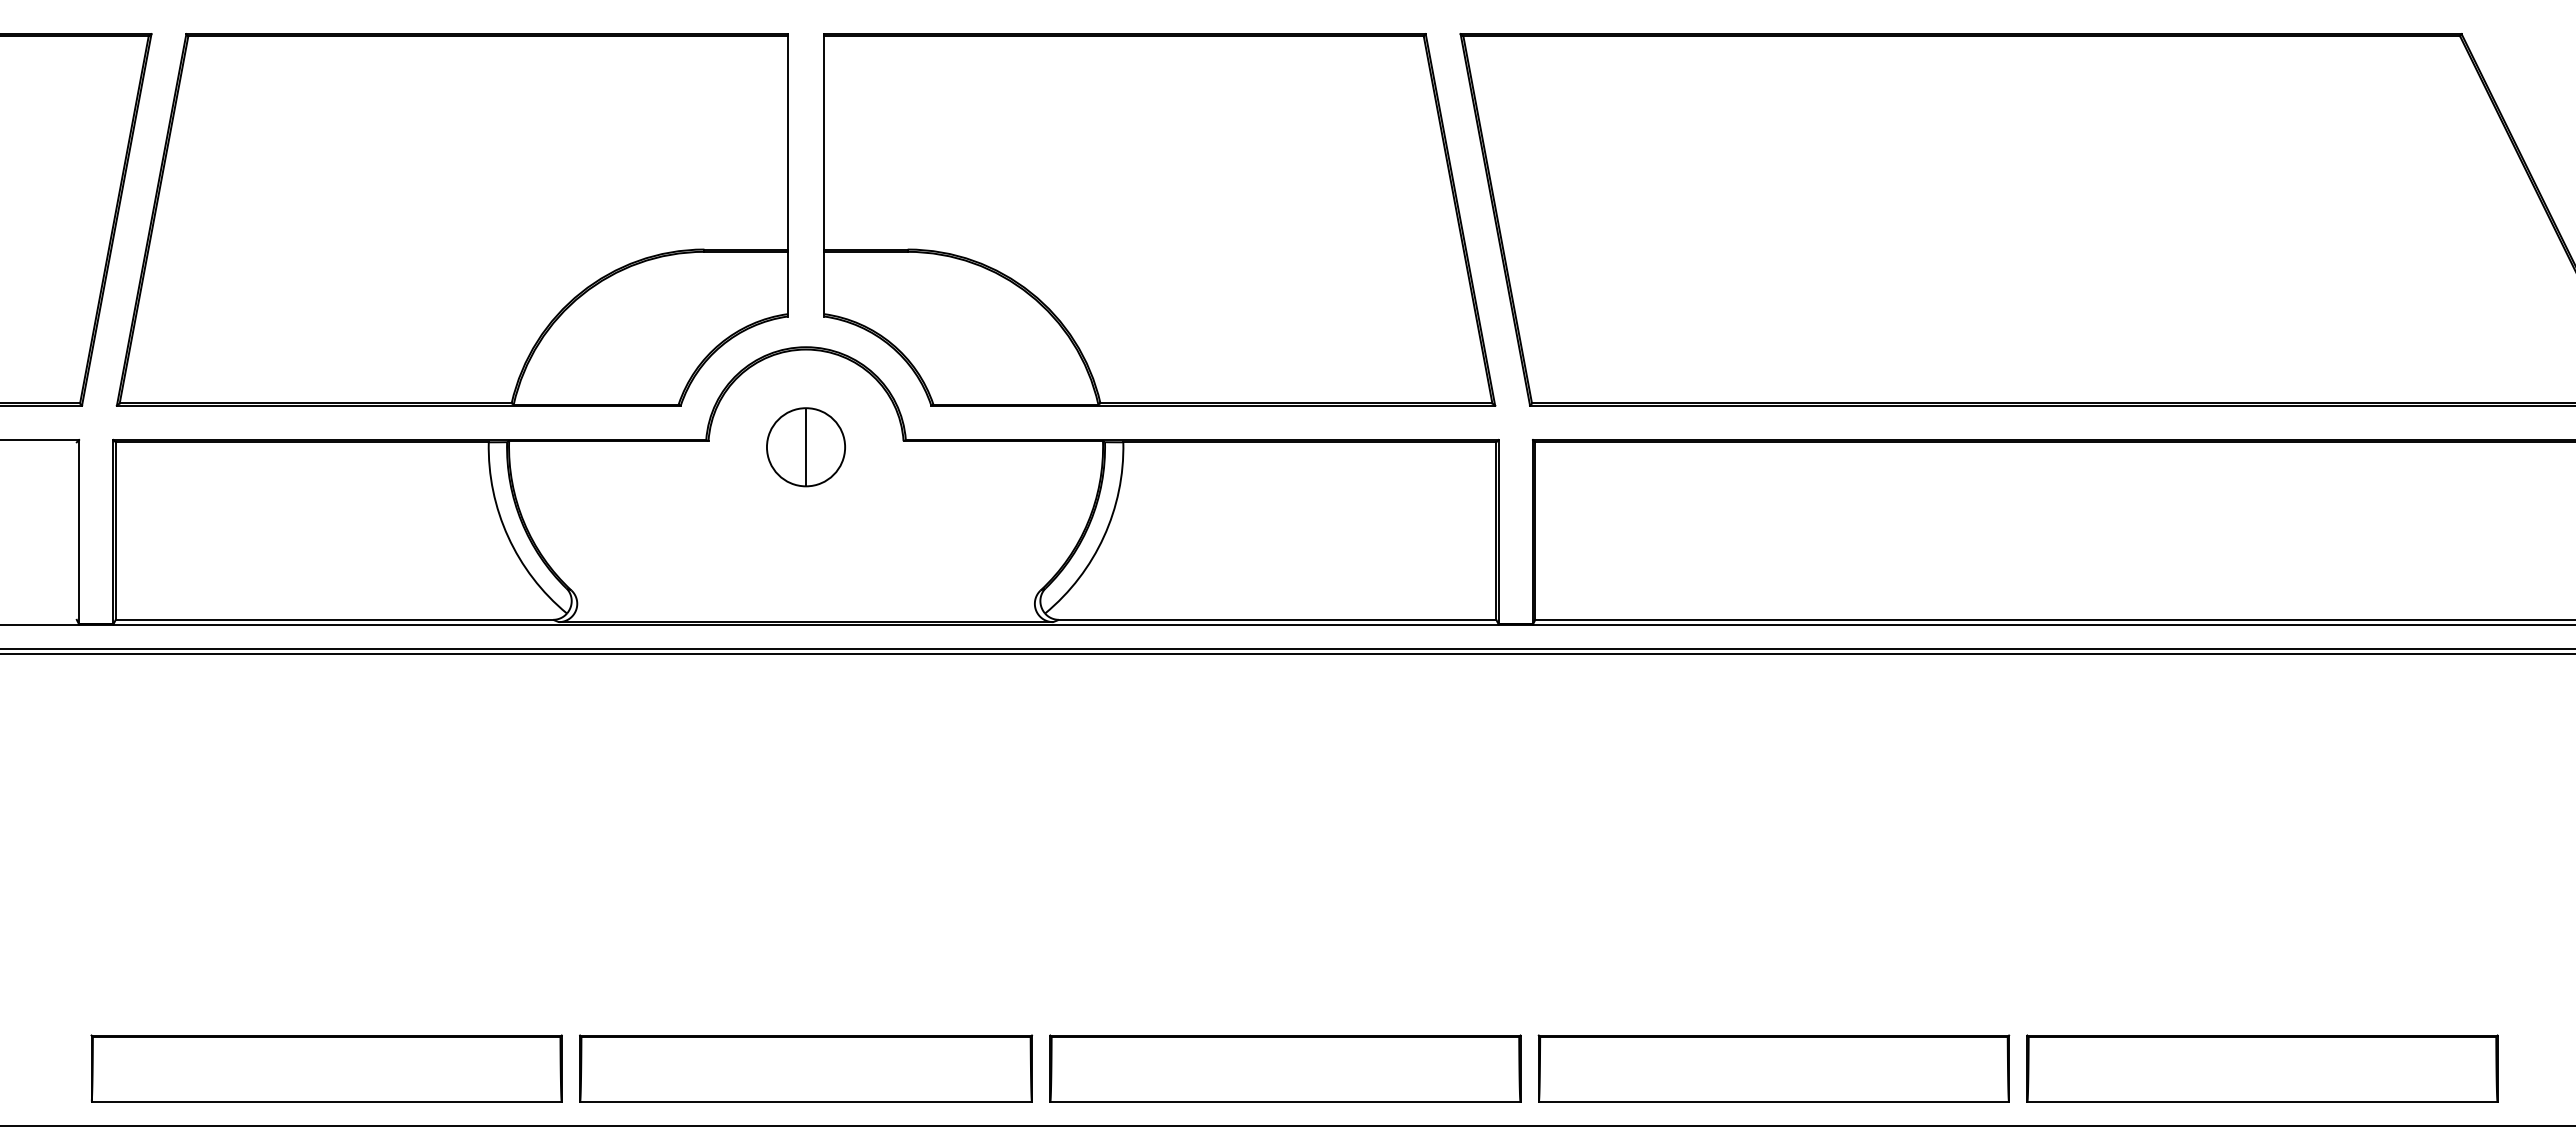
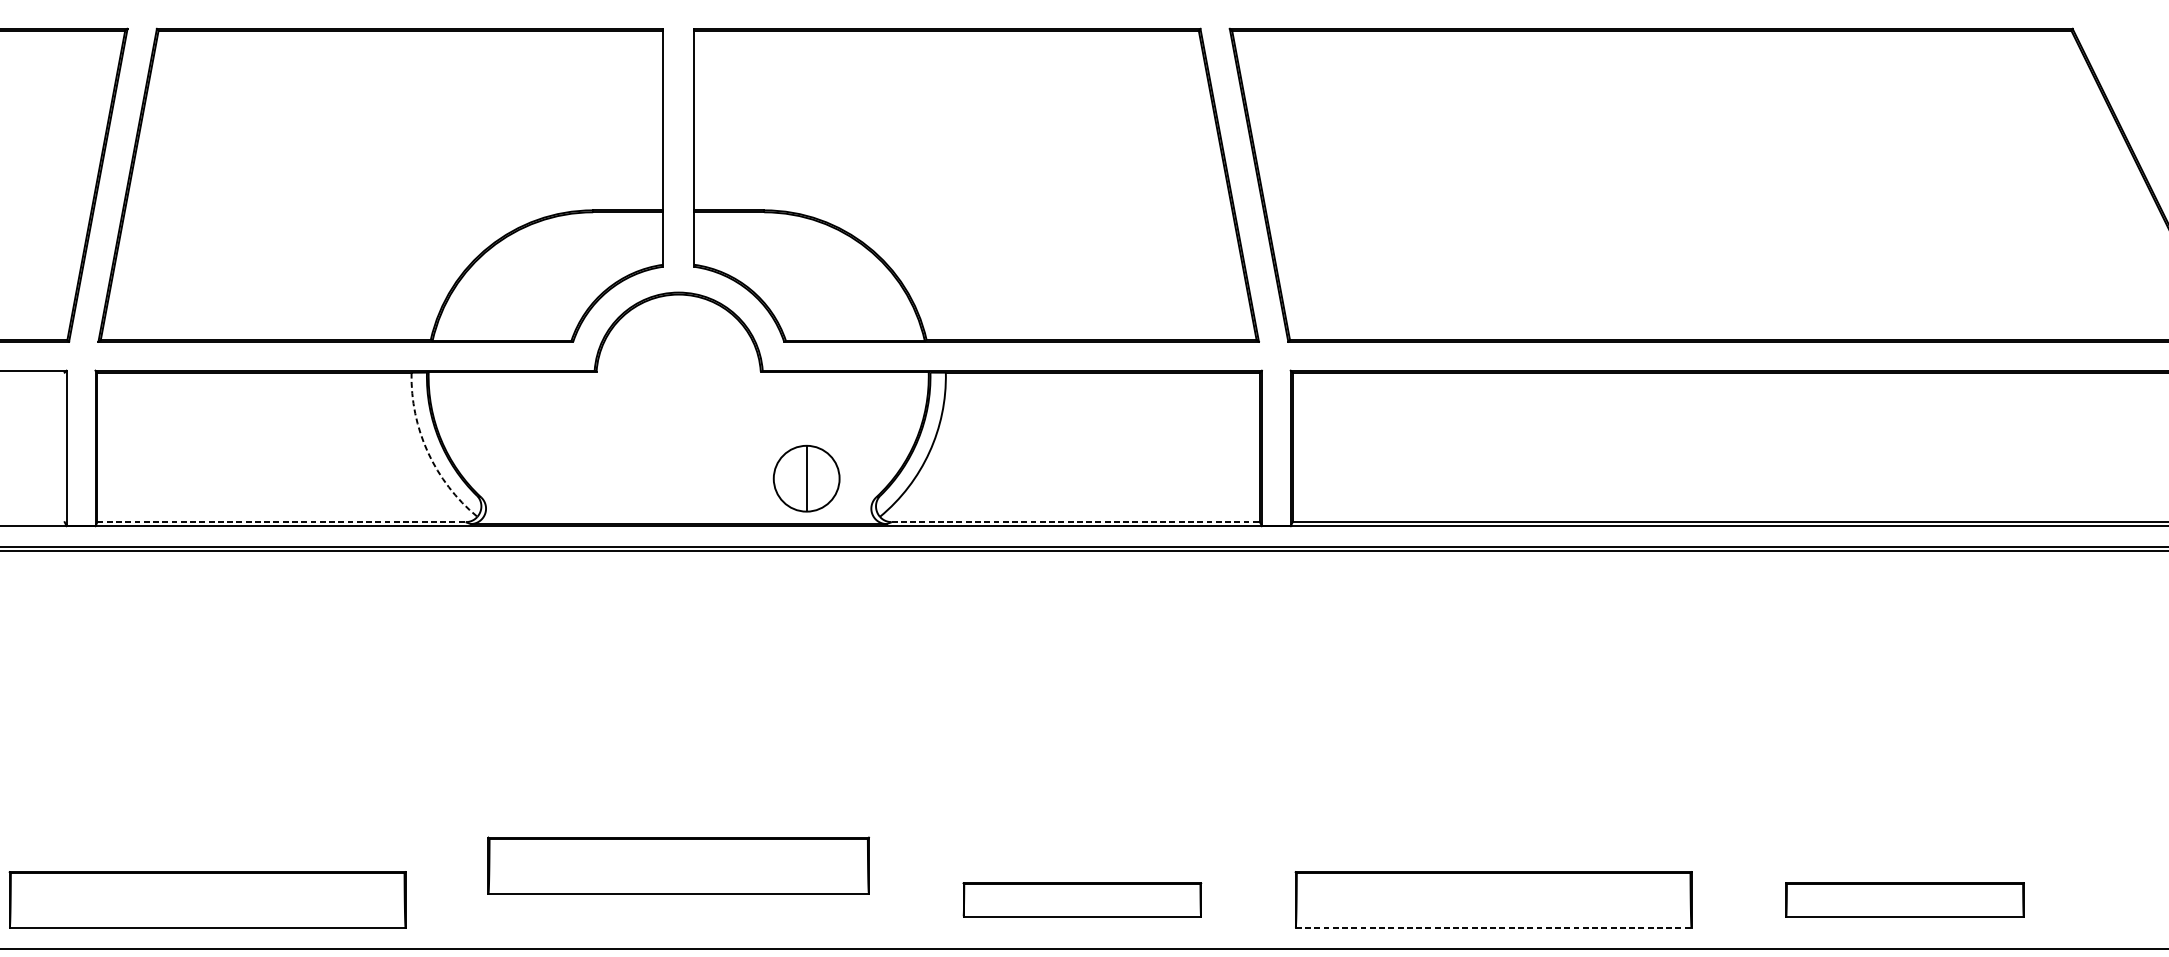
part: (805, 447) -> (806, 478), moved
arc: (508, 536) -> (428, 451), solid -> dashed
line: (334, 619) -> (281, 521), solid -> dashed
line: (1277, 619) -> (1075, 521), solid -> dashed
part: (326, 1068) -> (207, 899), moved
part: (806, 1068) -> (679, 865), moved
part: (1285, 1068) -> (1082, 899), size x0.6
part: (2262, 1068) -> (1905, 899), size x0.6
line: (1774, 1101) -> (1494, 927), solid -> dashed

